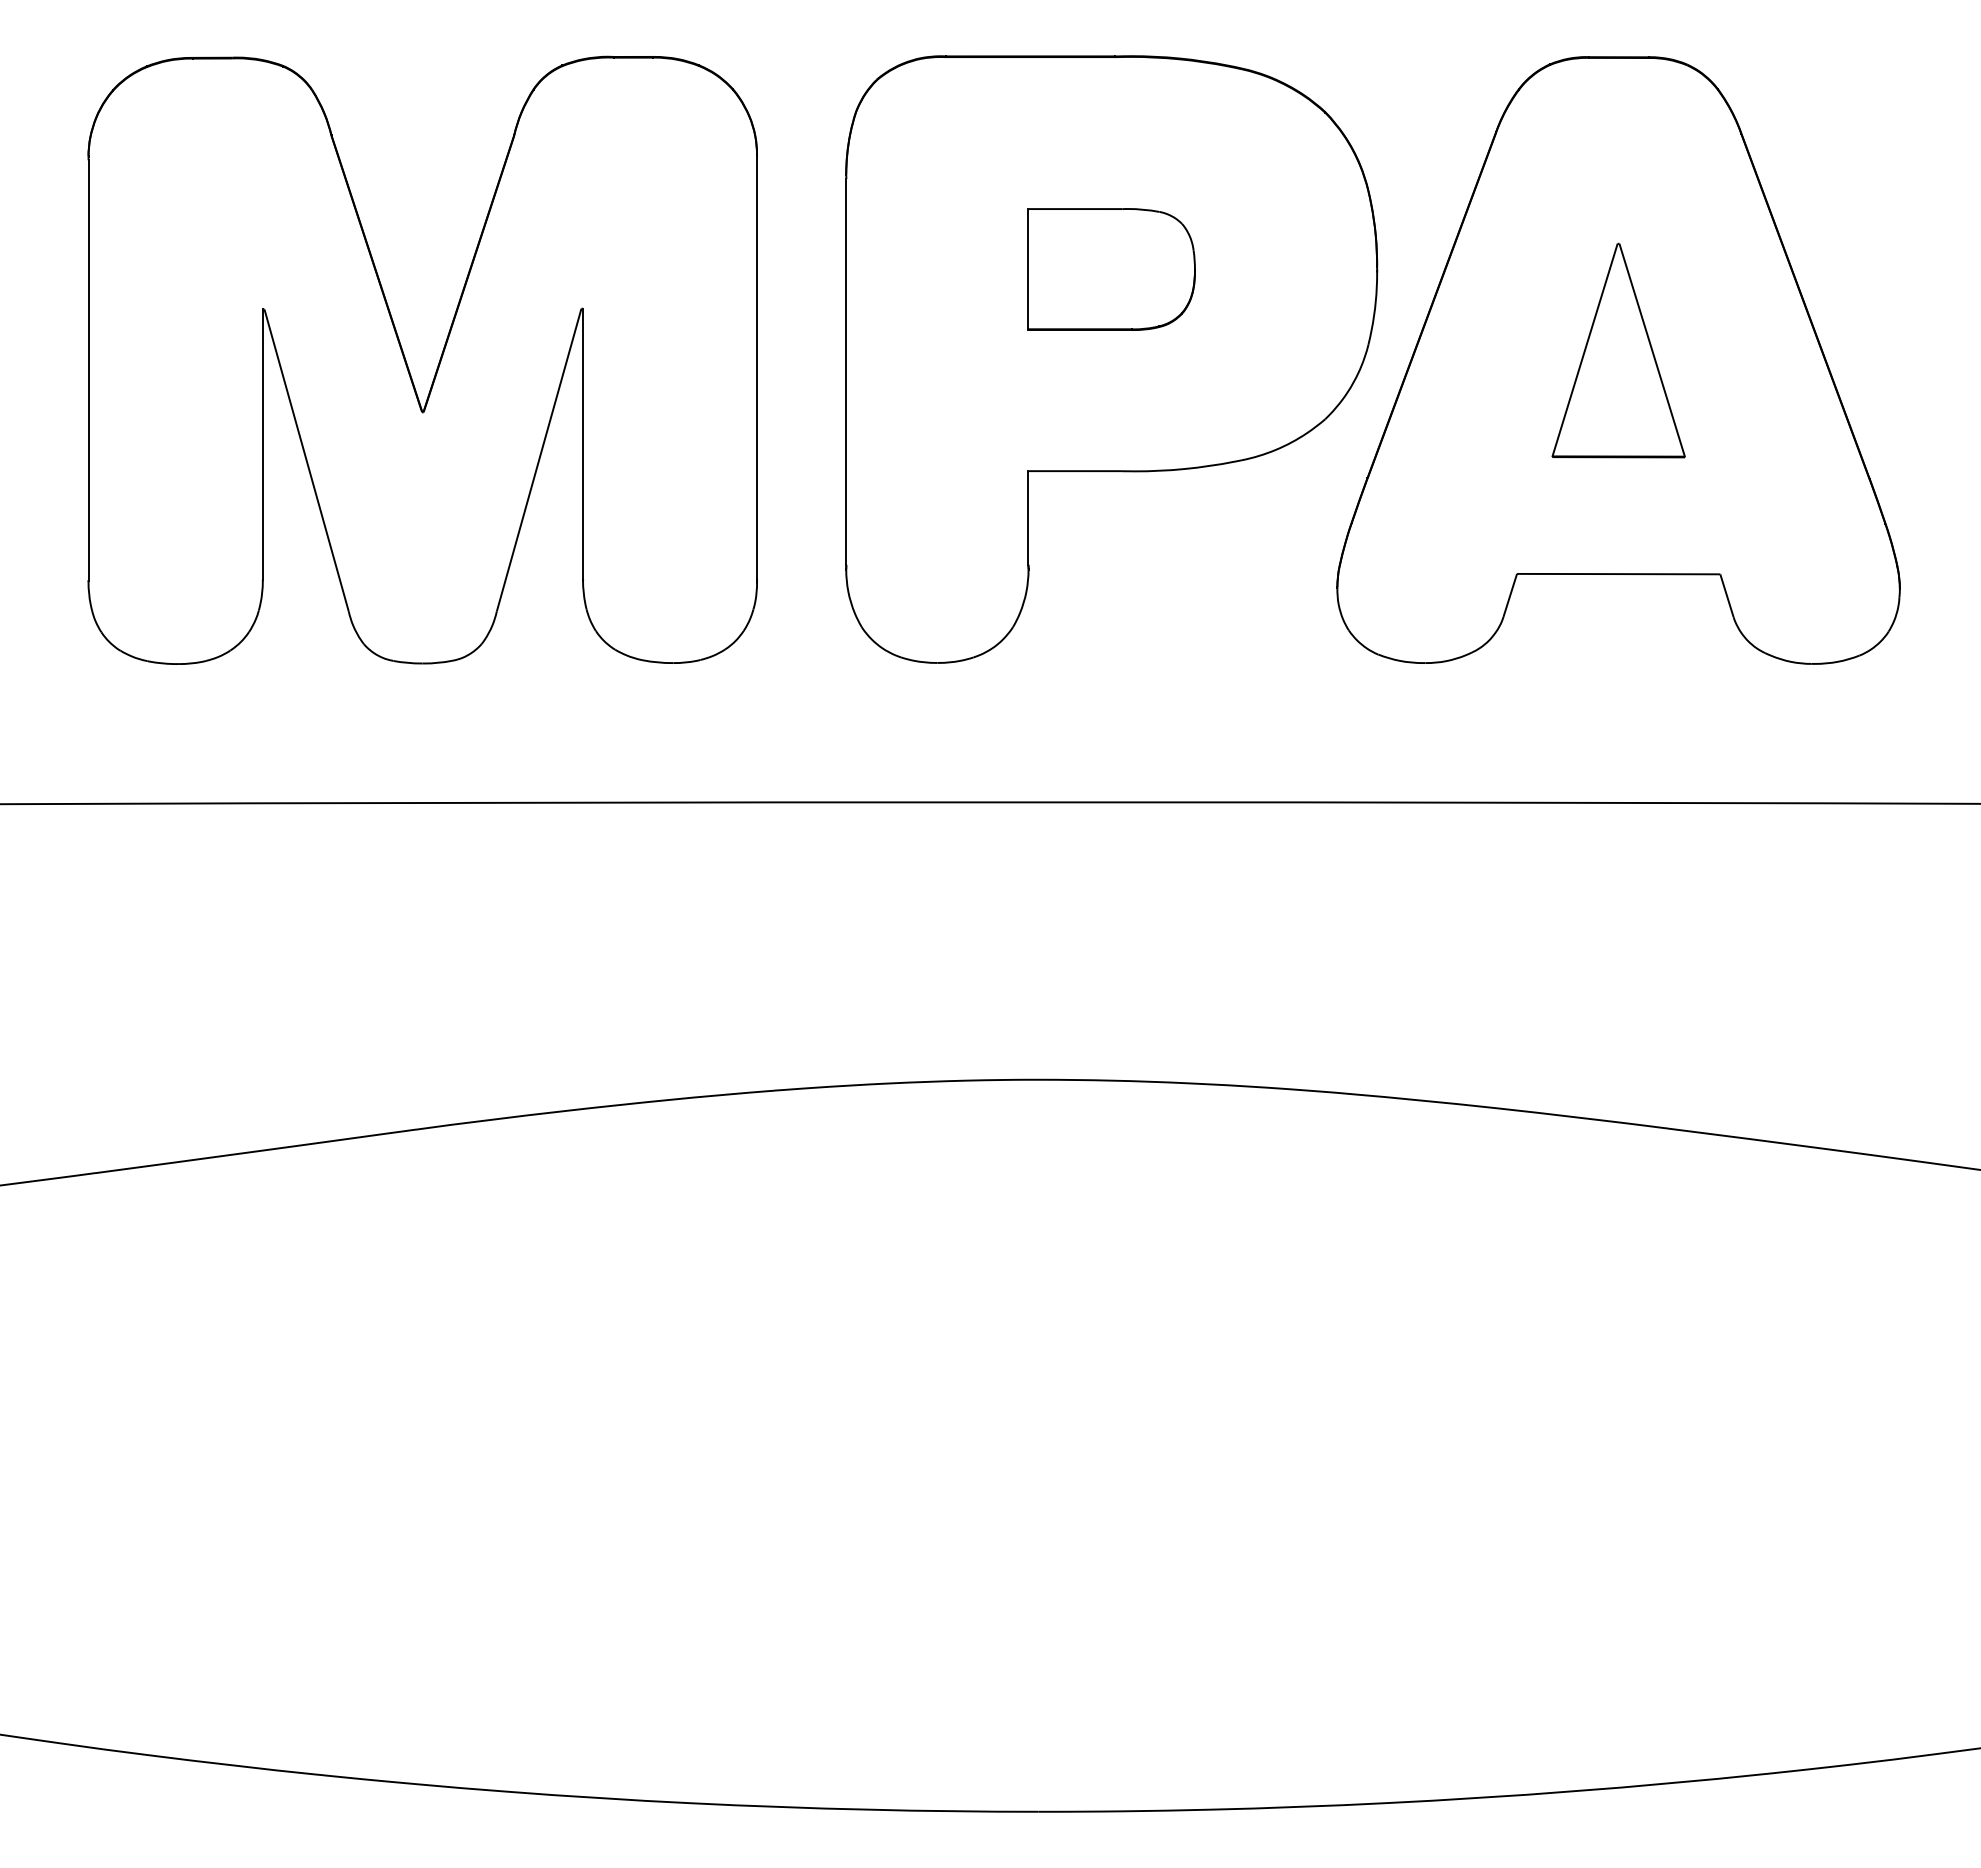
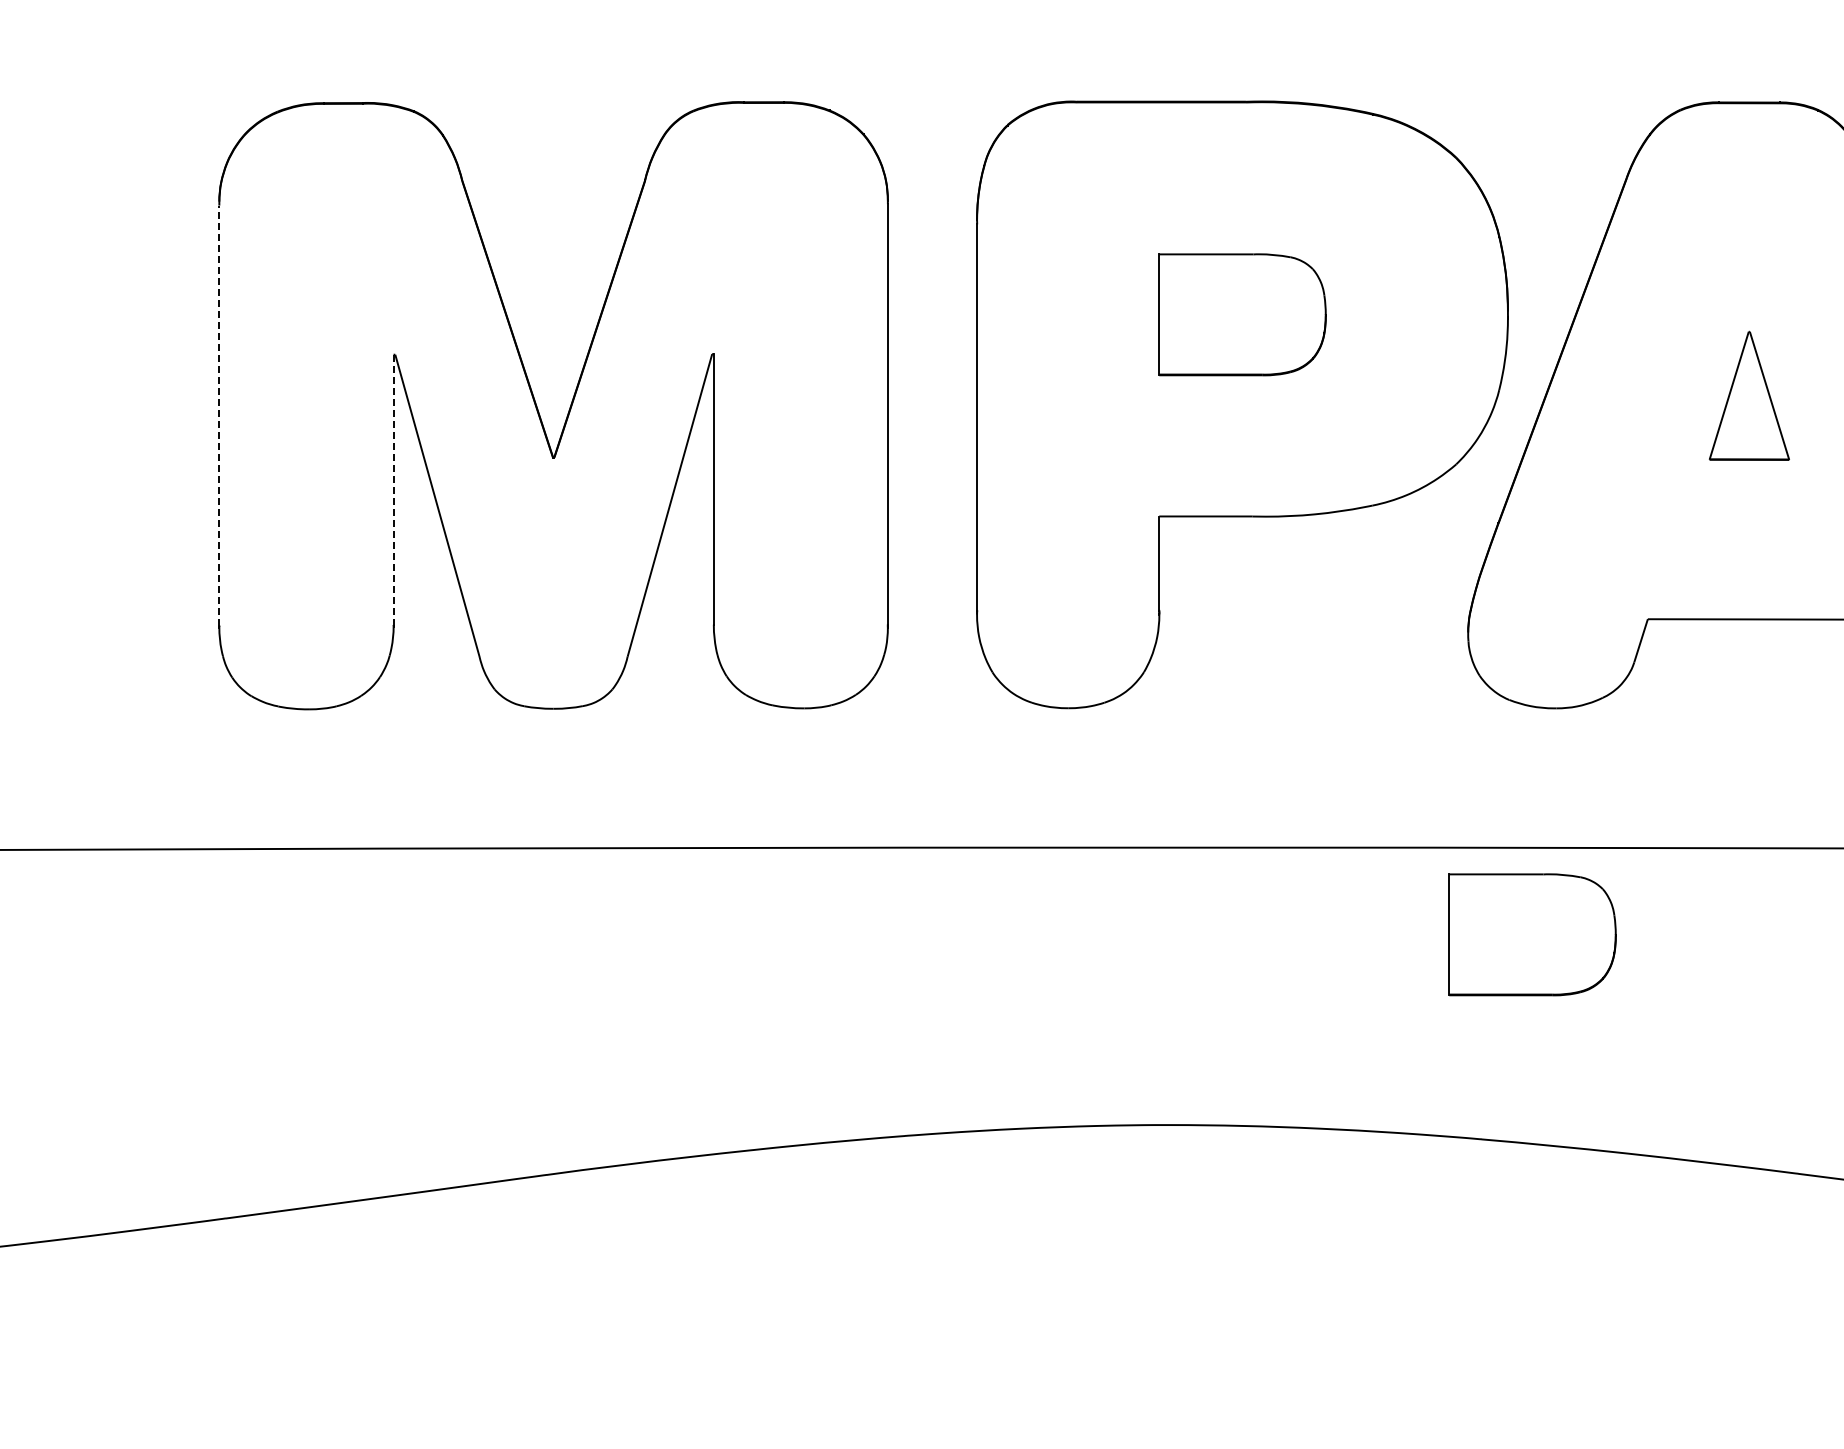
part: (1618, 350) -> (1749, 395), size x0.6
line: (88, 370) -> (219, 415), solid -> dashed
line: (262, 445) -> (393, 490), solid -> dashed
part: (1401, 889) -> (1532, 934), added

